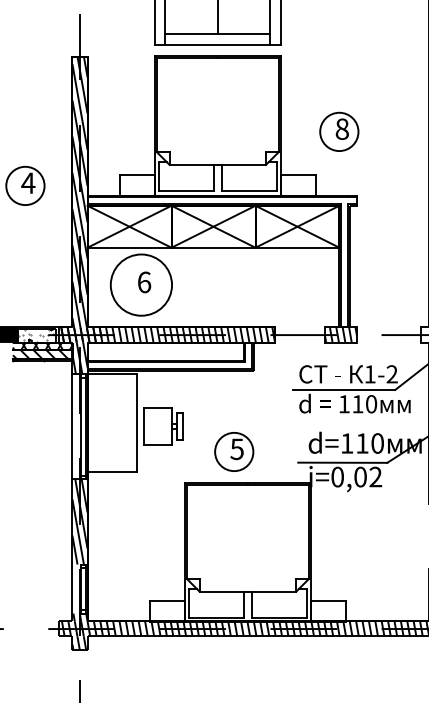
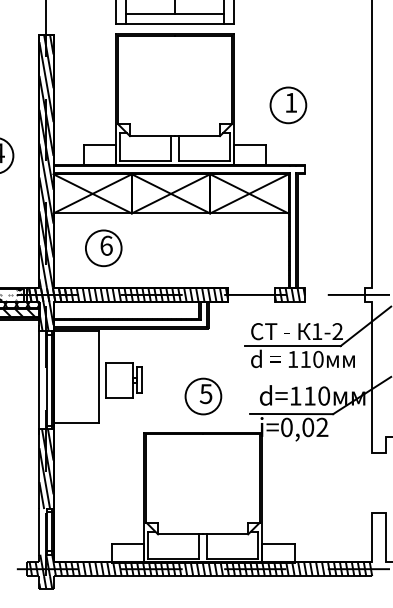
text: (341, 129) -> (290, 103), 8 -> 1
circle: (141, 284) -> (103, 247), size x0.62
part: (234, 451) -> (203, 396), moved

